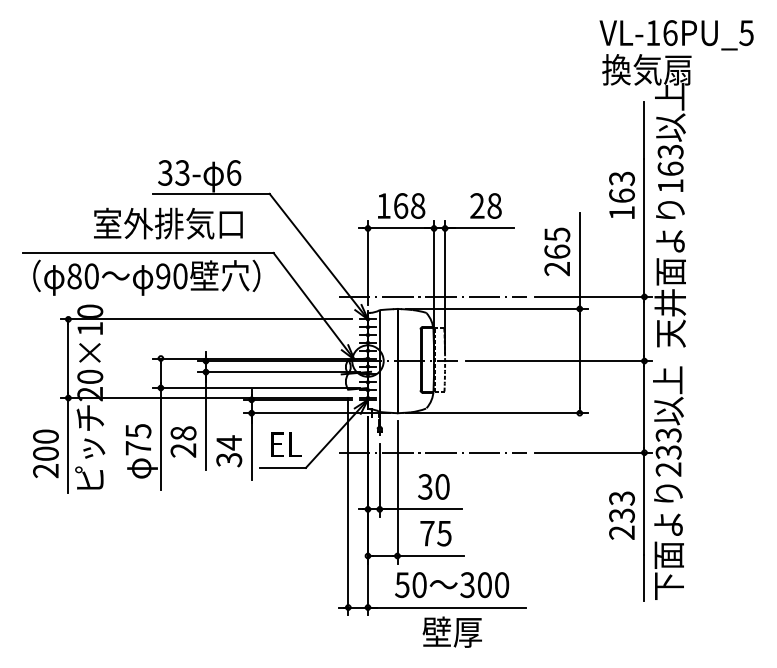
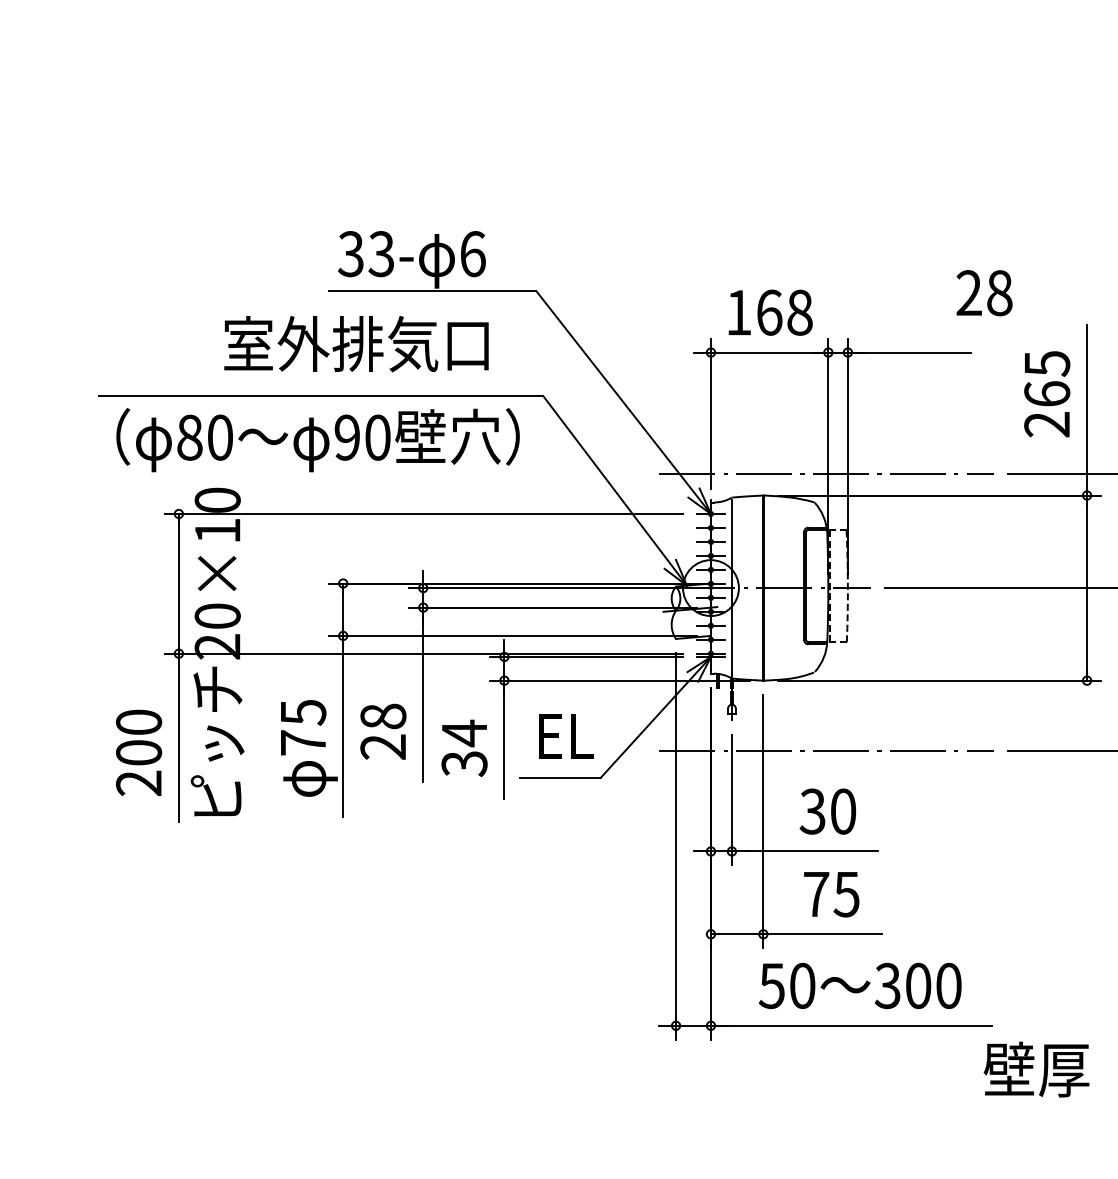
text: (485, 205) -> (983, 292), moved
text: (451, 631) -> (1035, 1068), moved

